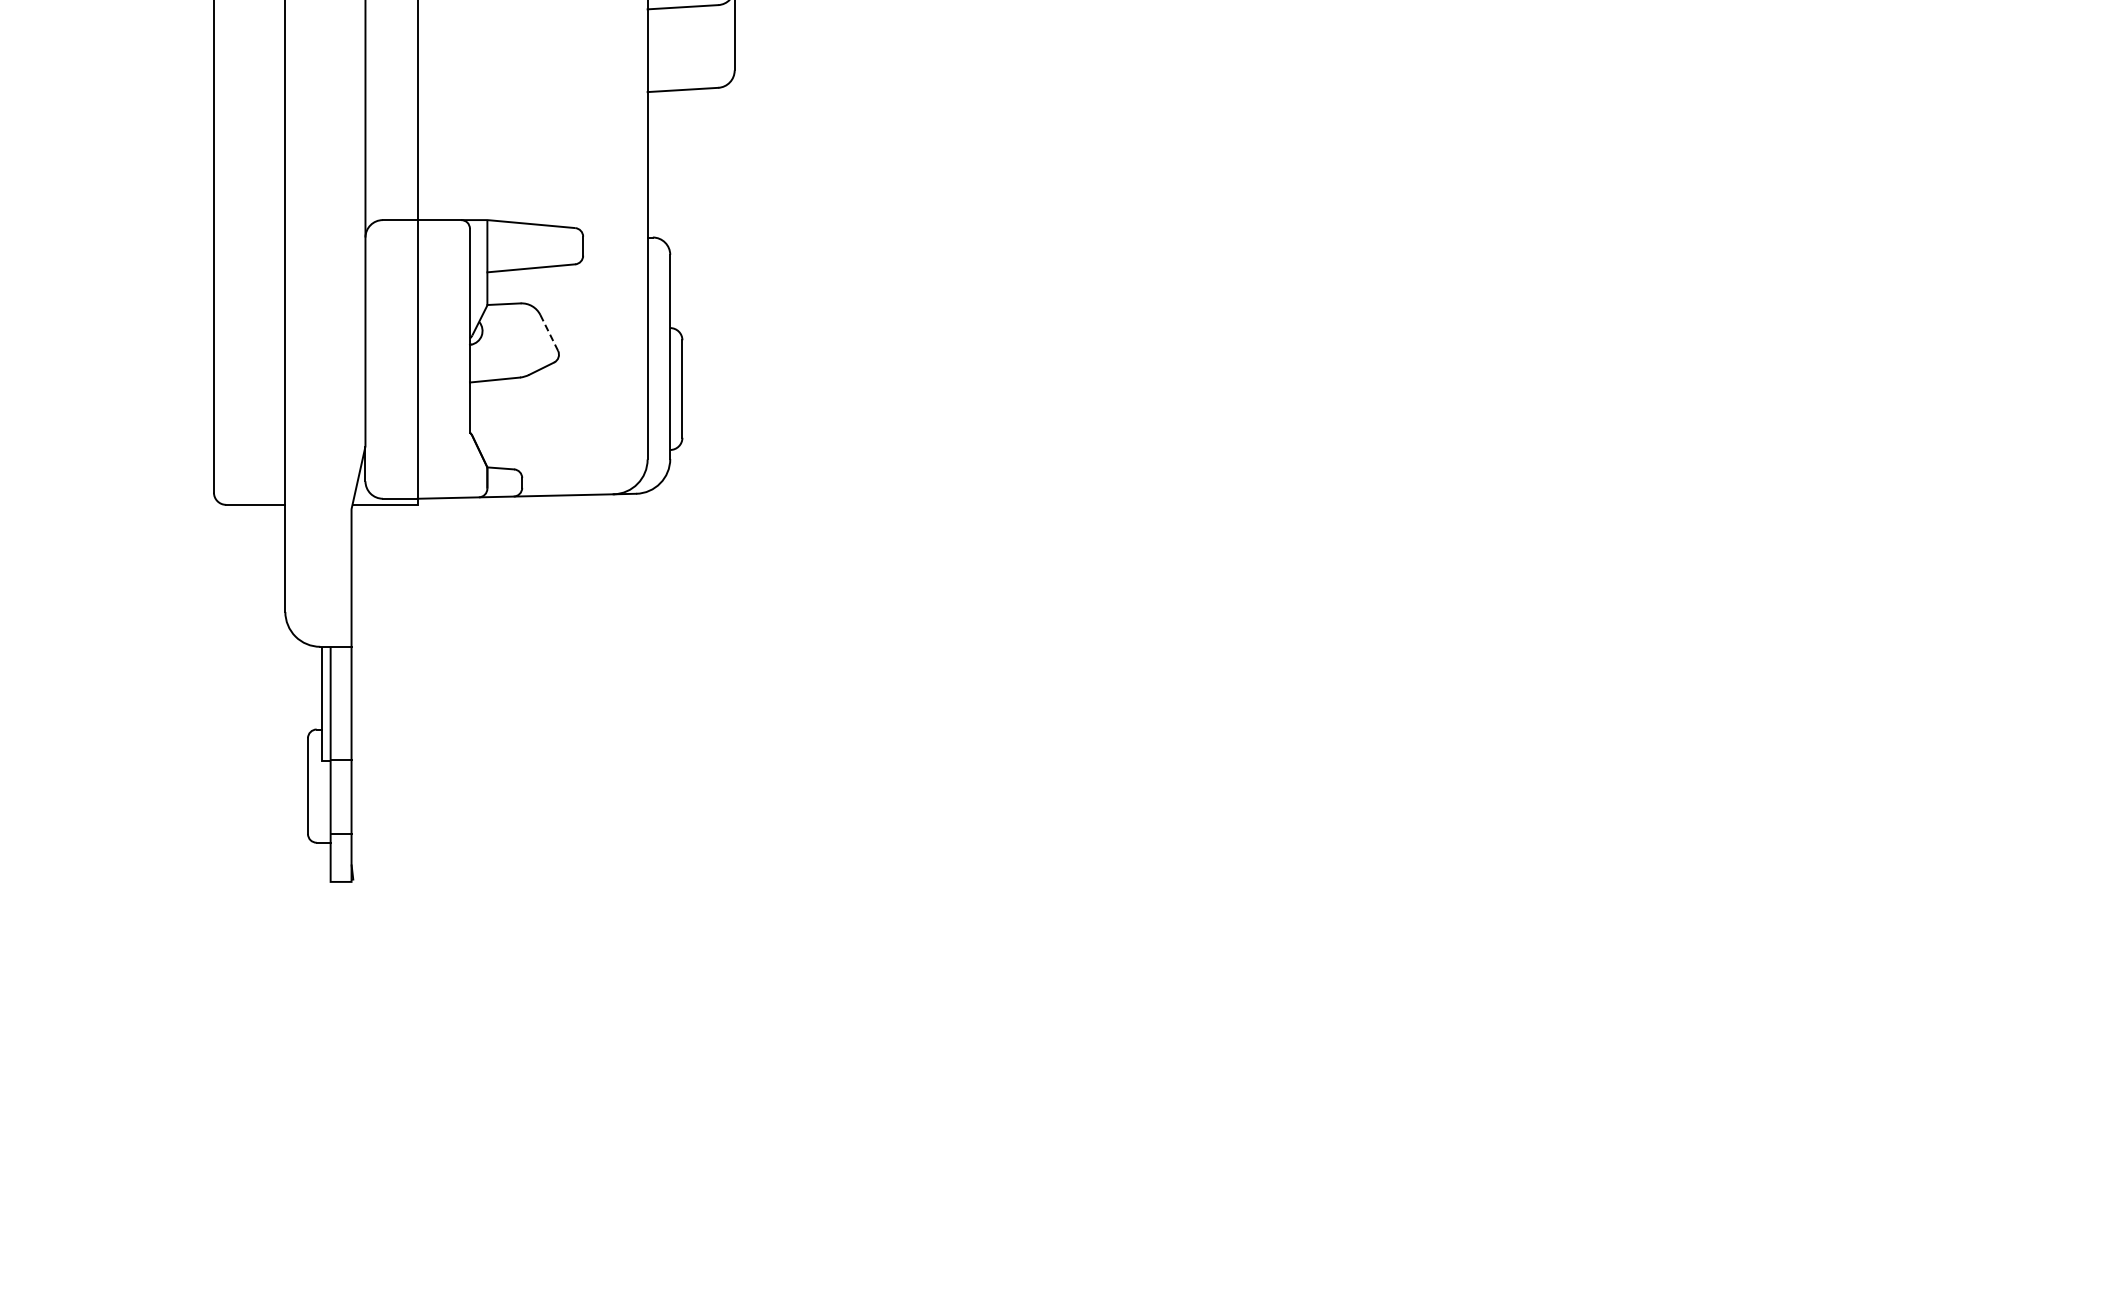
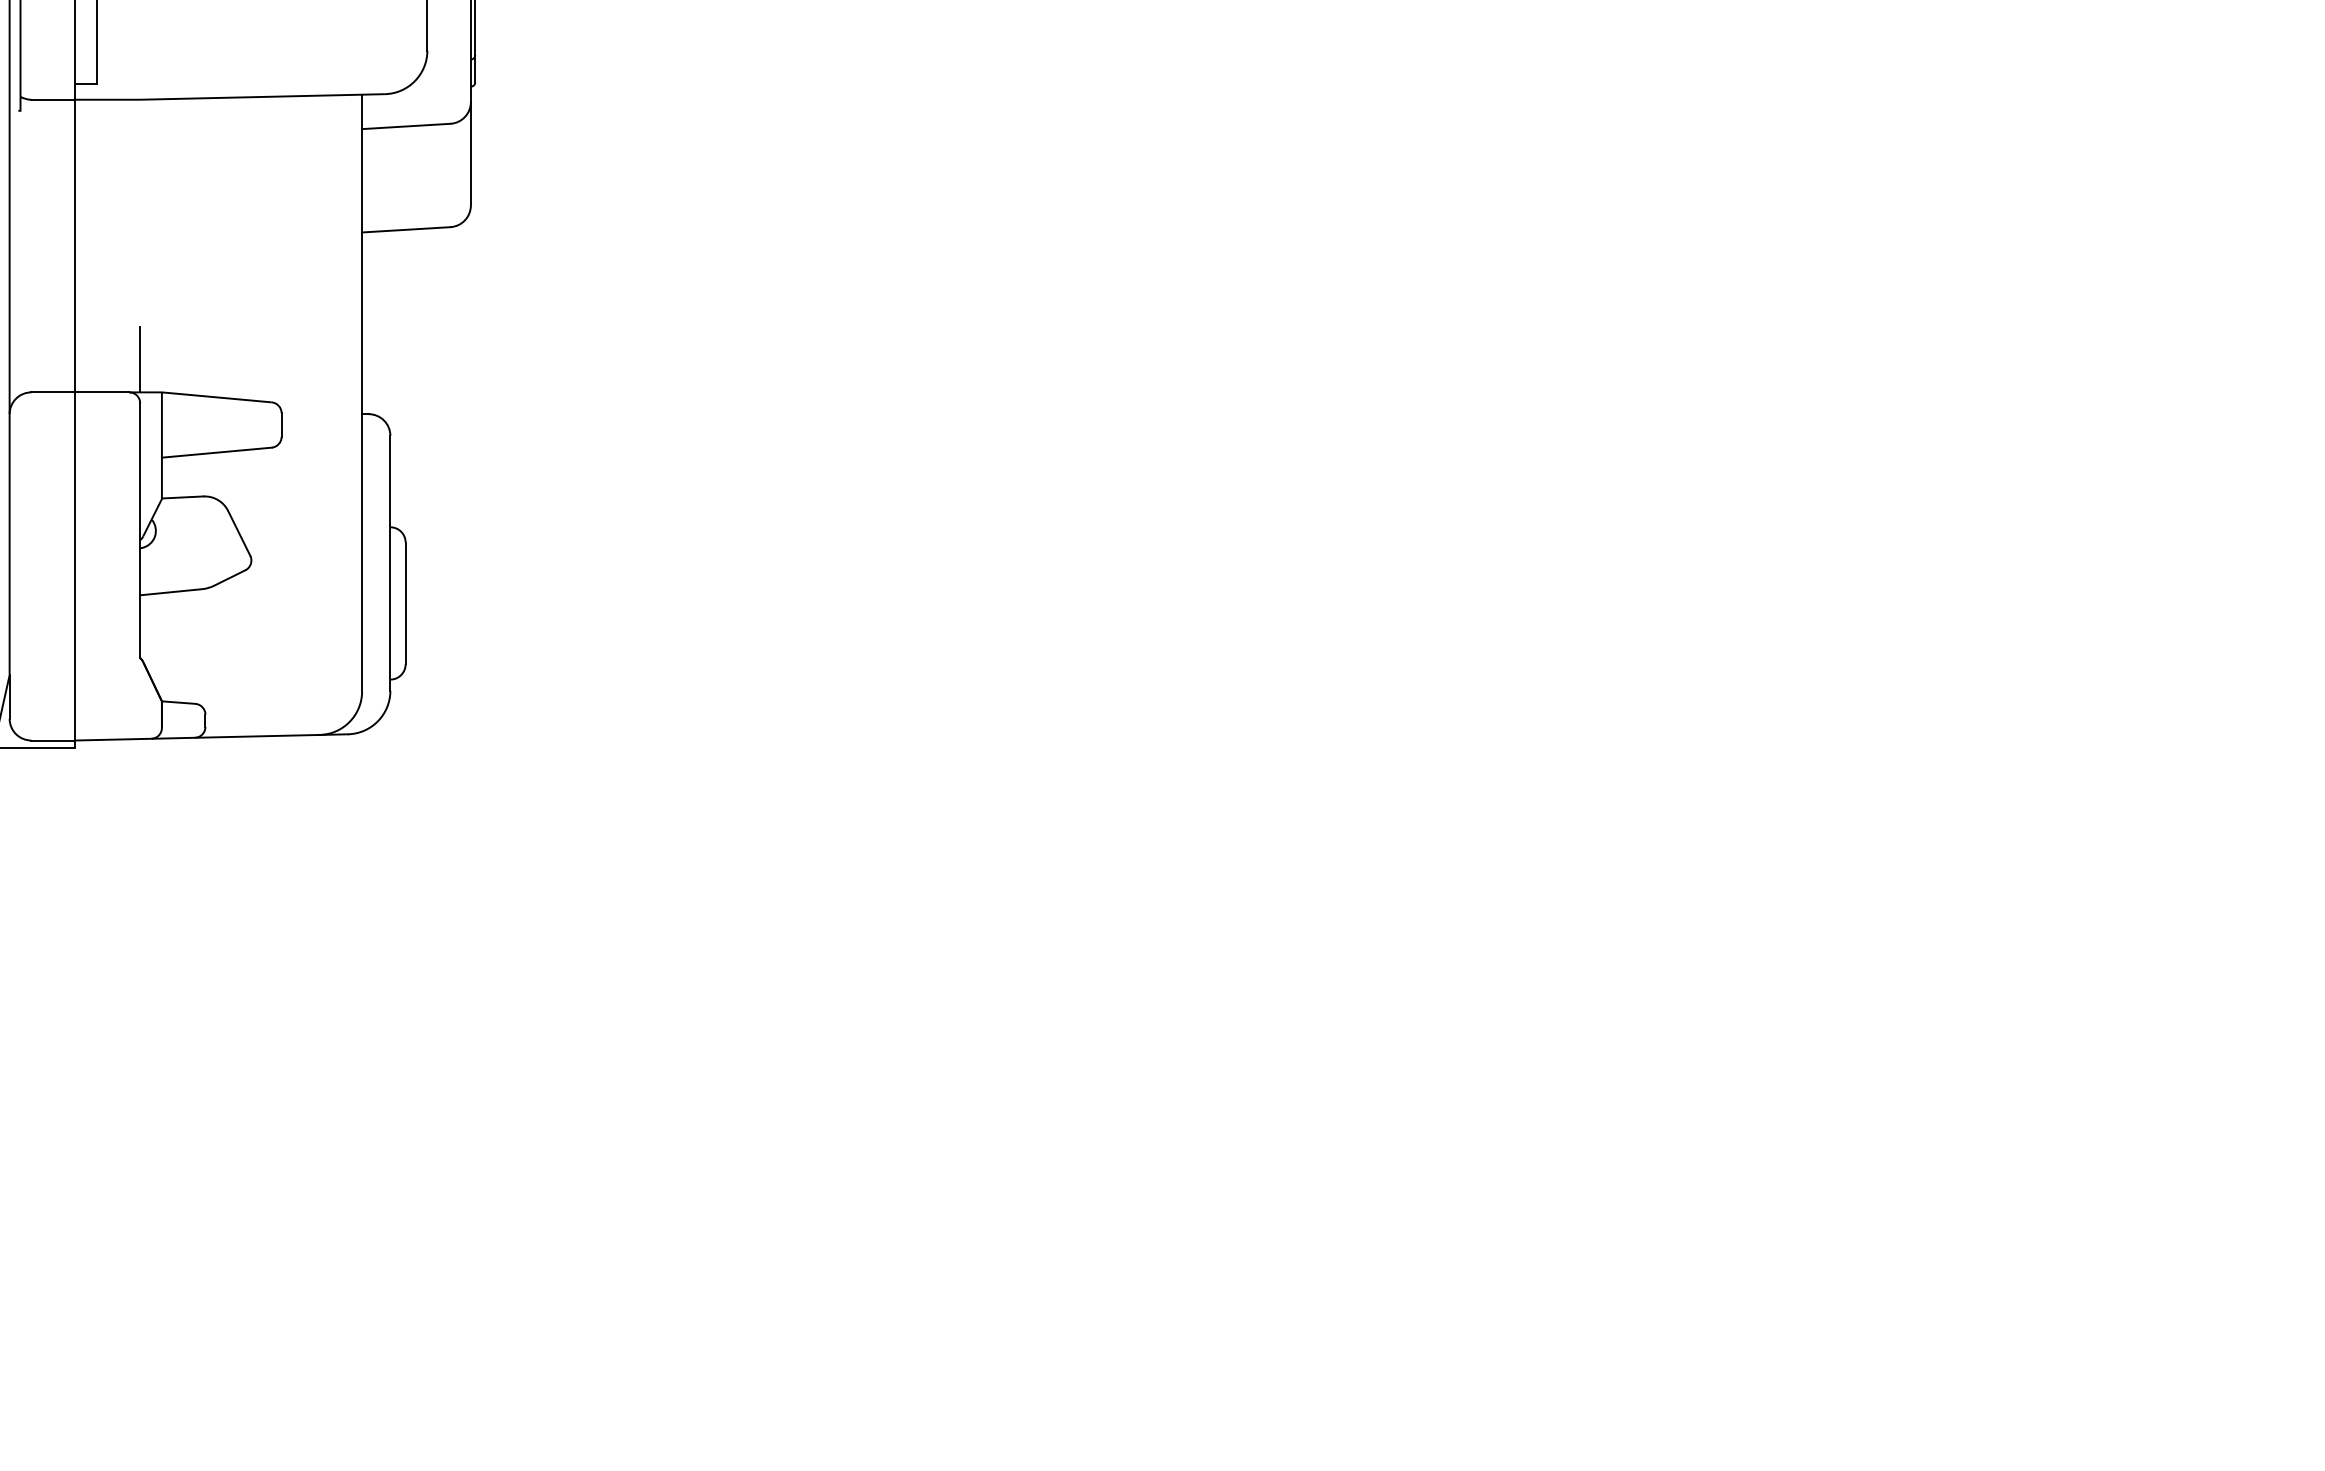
line: (469, 193) -> (139, 359), added
line: (549, 332) -> (239, 532), dashed -> solid

